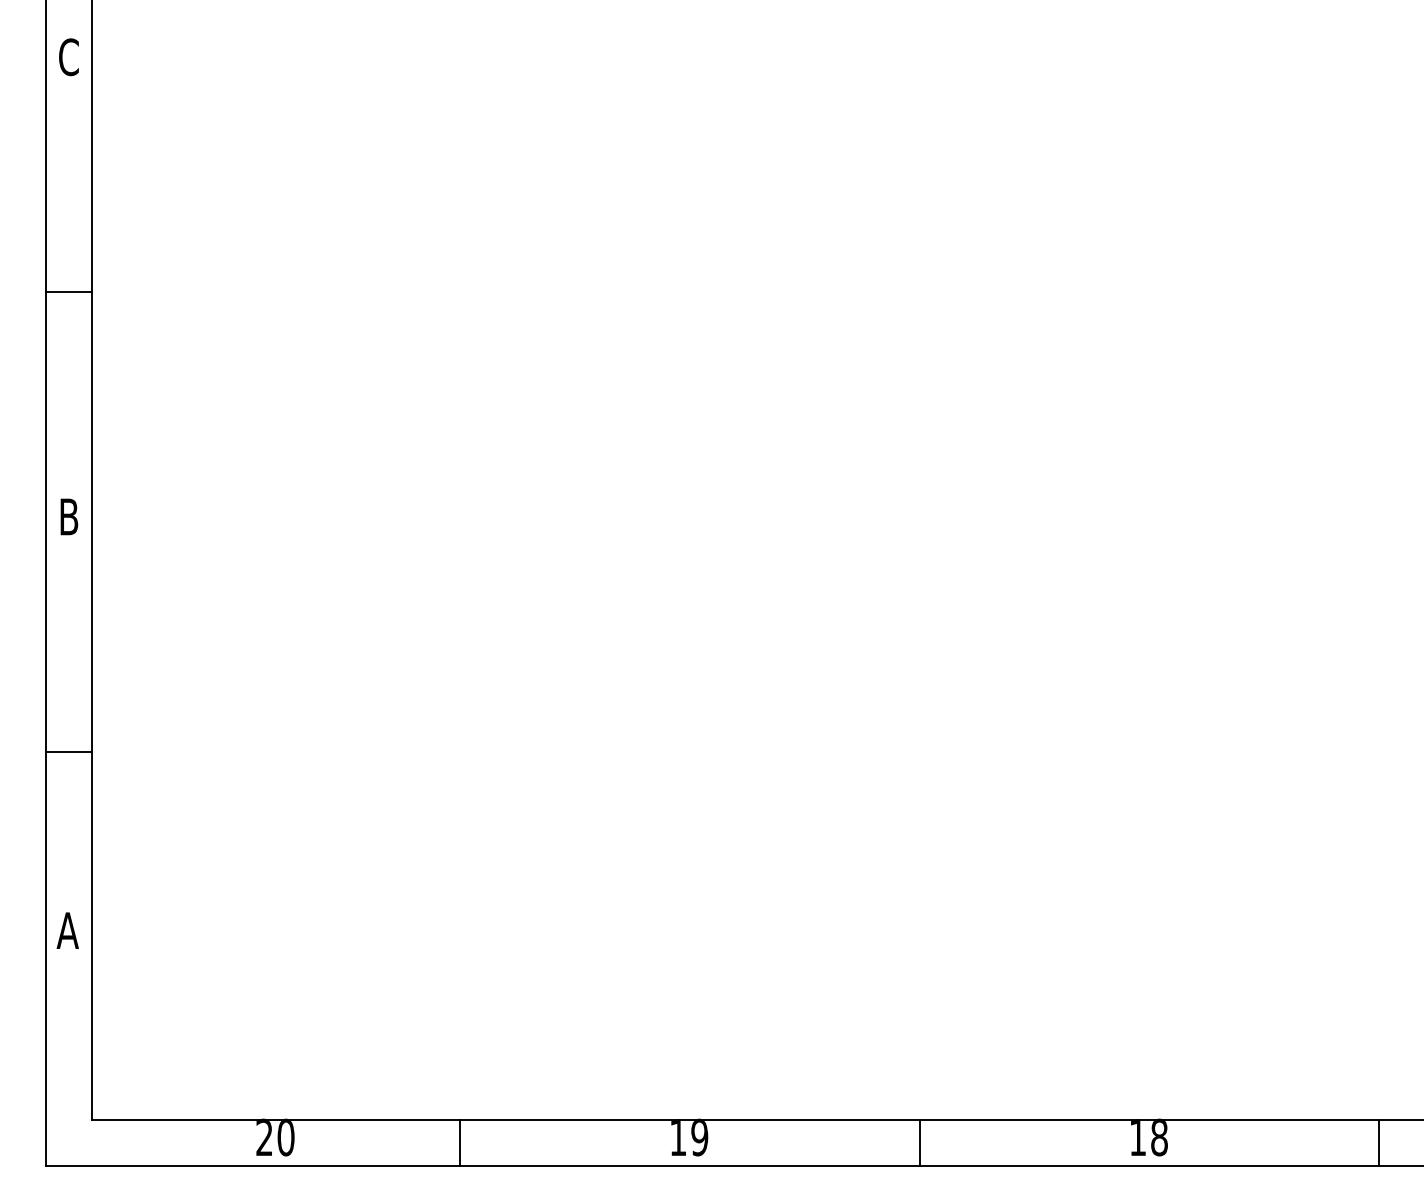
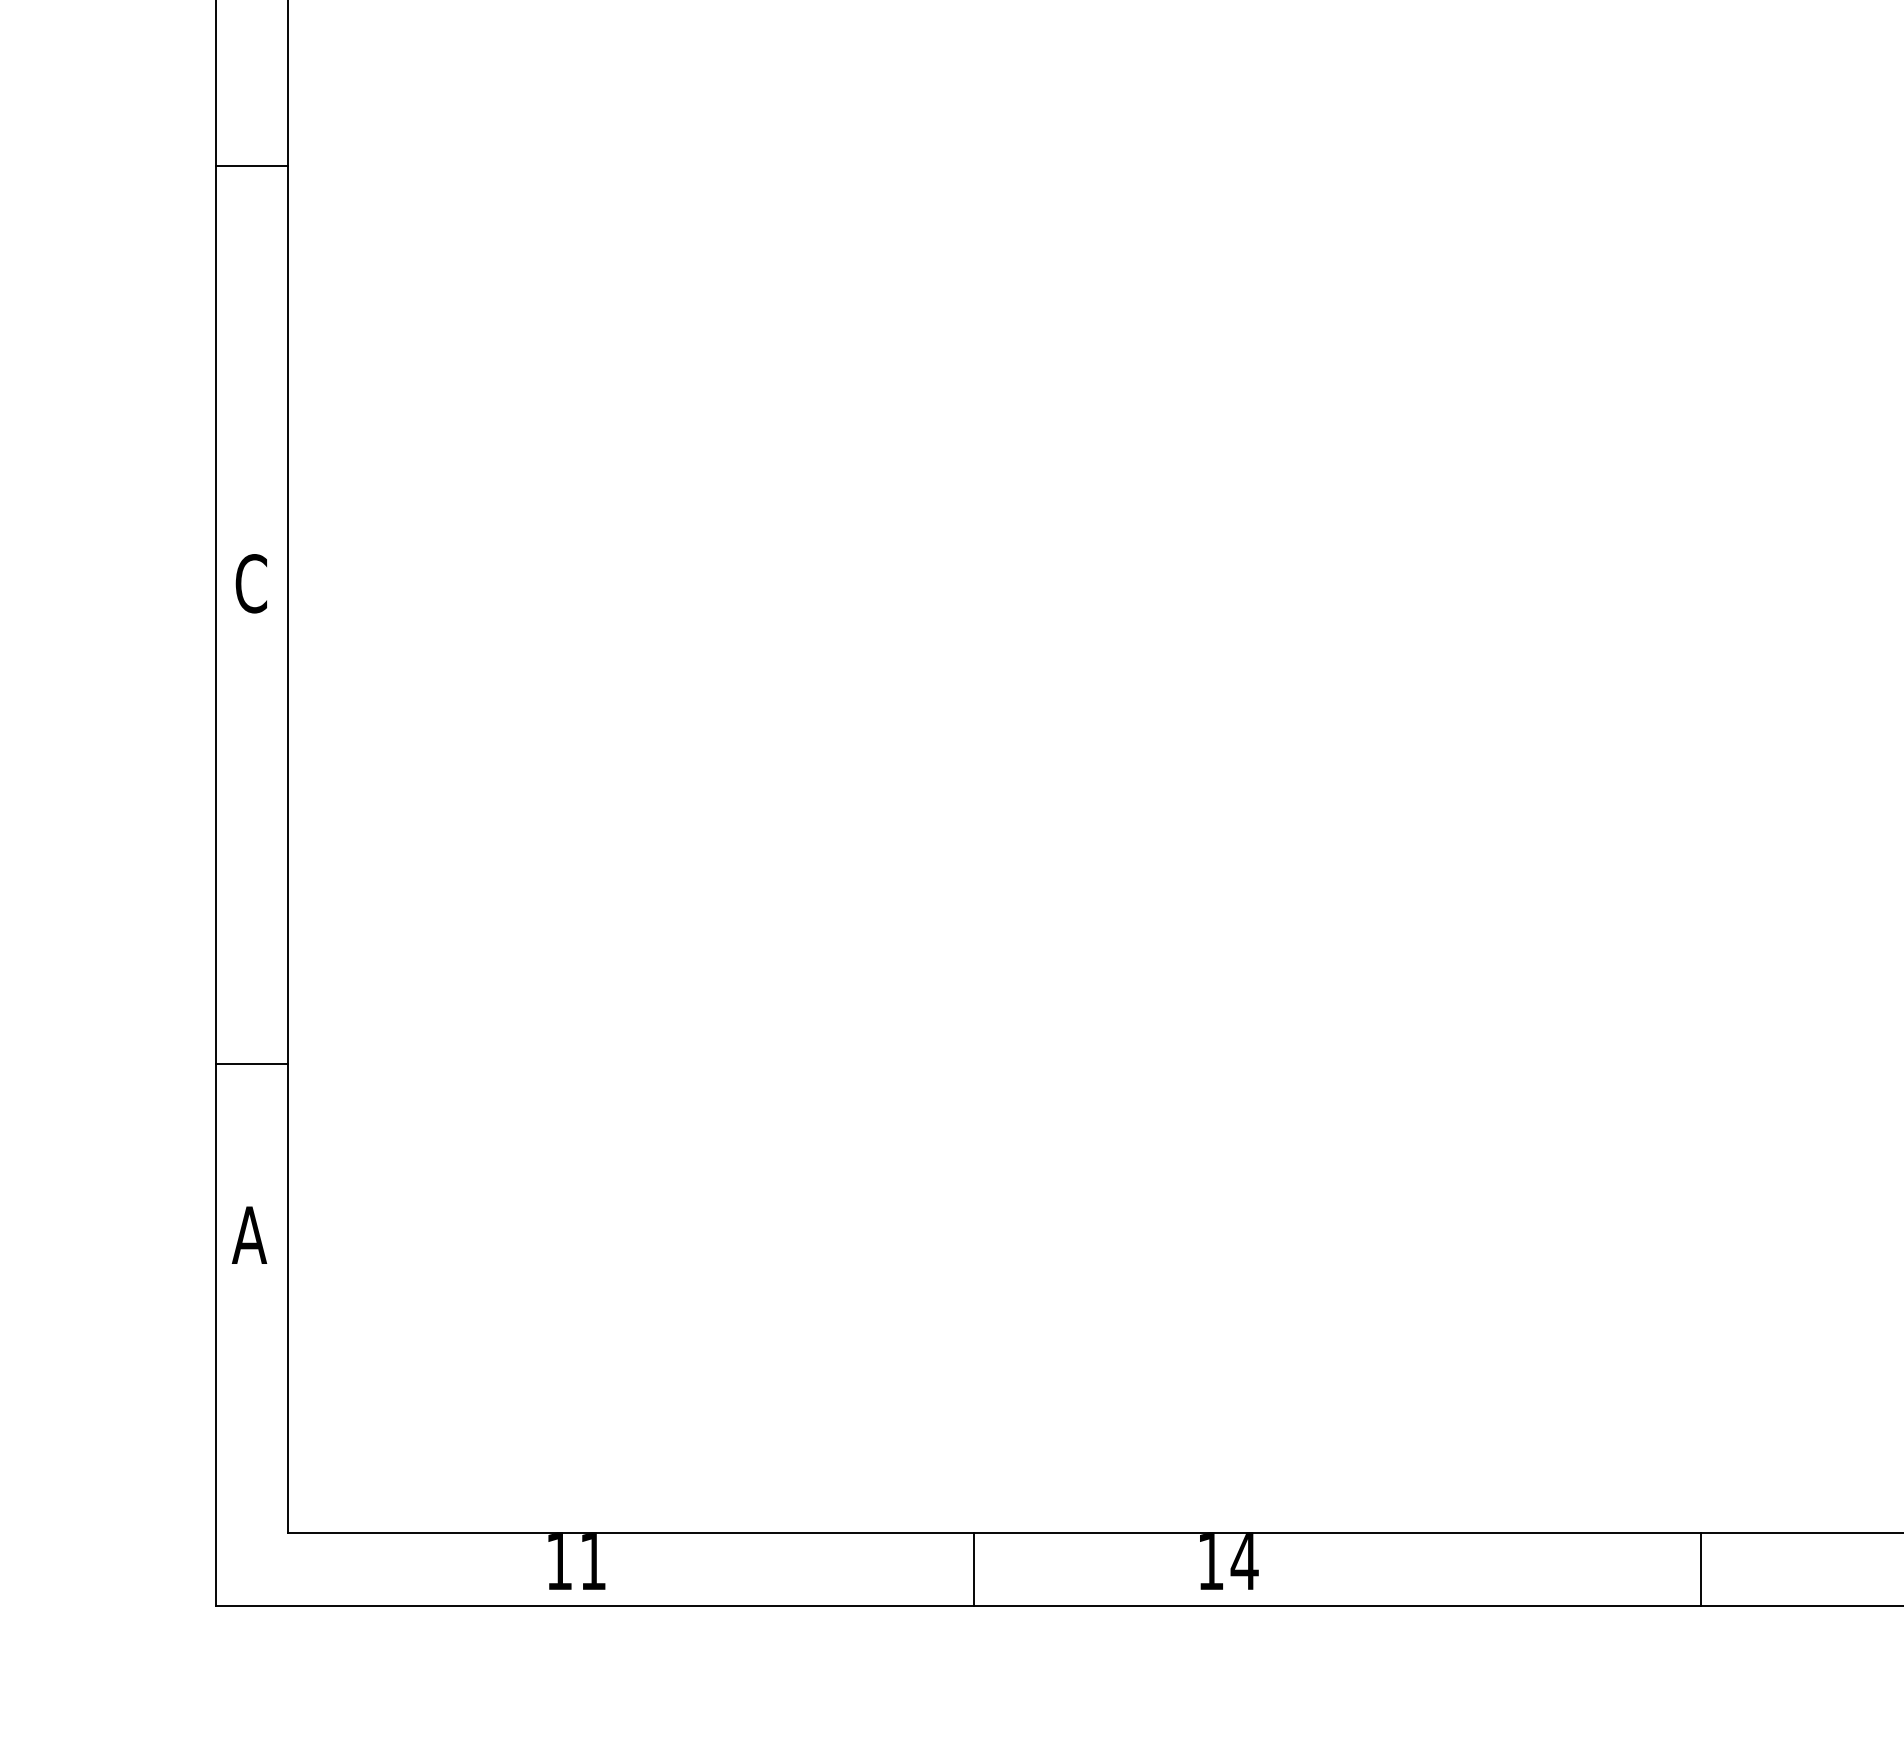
line: (69, 292) -> (252, 165), moved
text: (68, 516) -> (250, 583), B -> C
line: (69, 752) -> (252, 1064), moved
text: (275, 1137) -> (576, 1560), 20 -> 11
text: (699, 1137) -> (1244, 1560), 19 -> 14
line: (460, 1142) -> (975, 1568), moved
line: (919, 1142) -> (1700, 1568), moved

